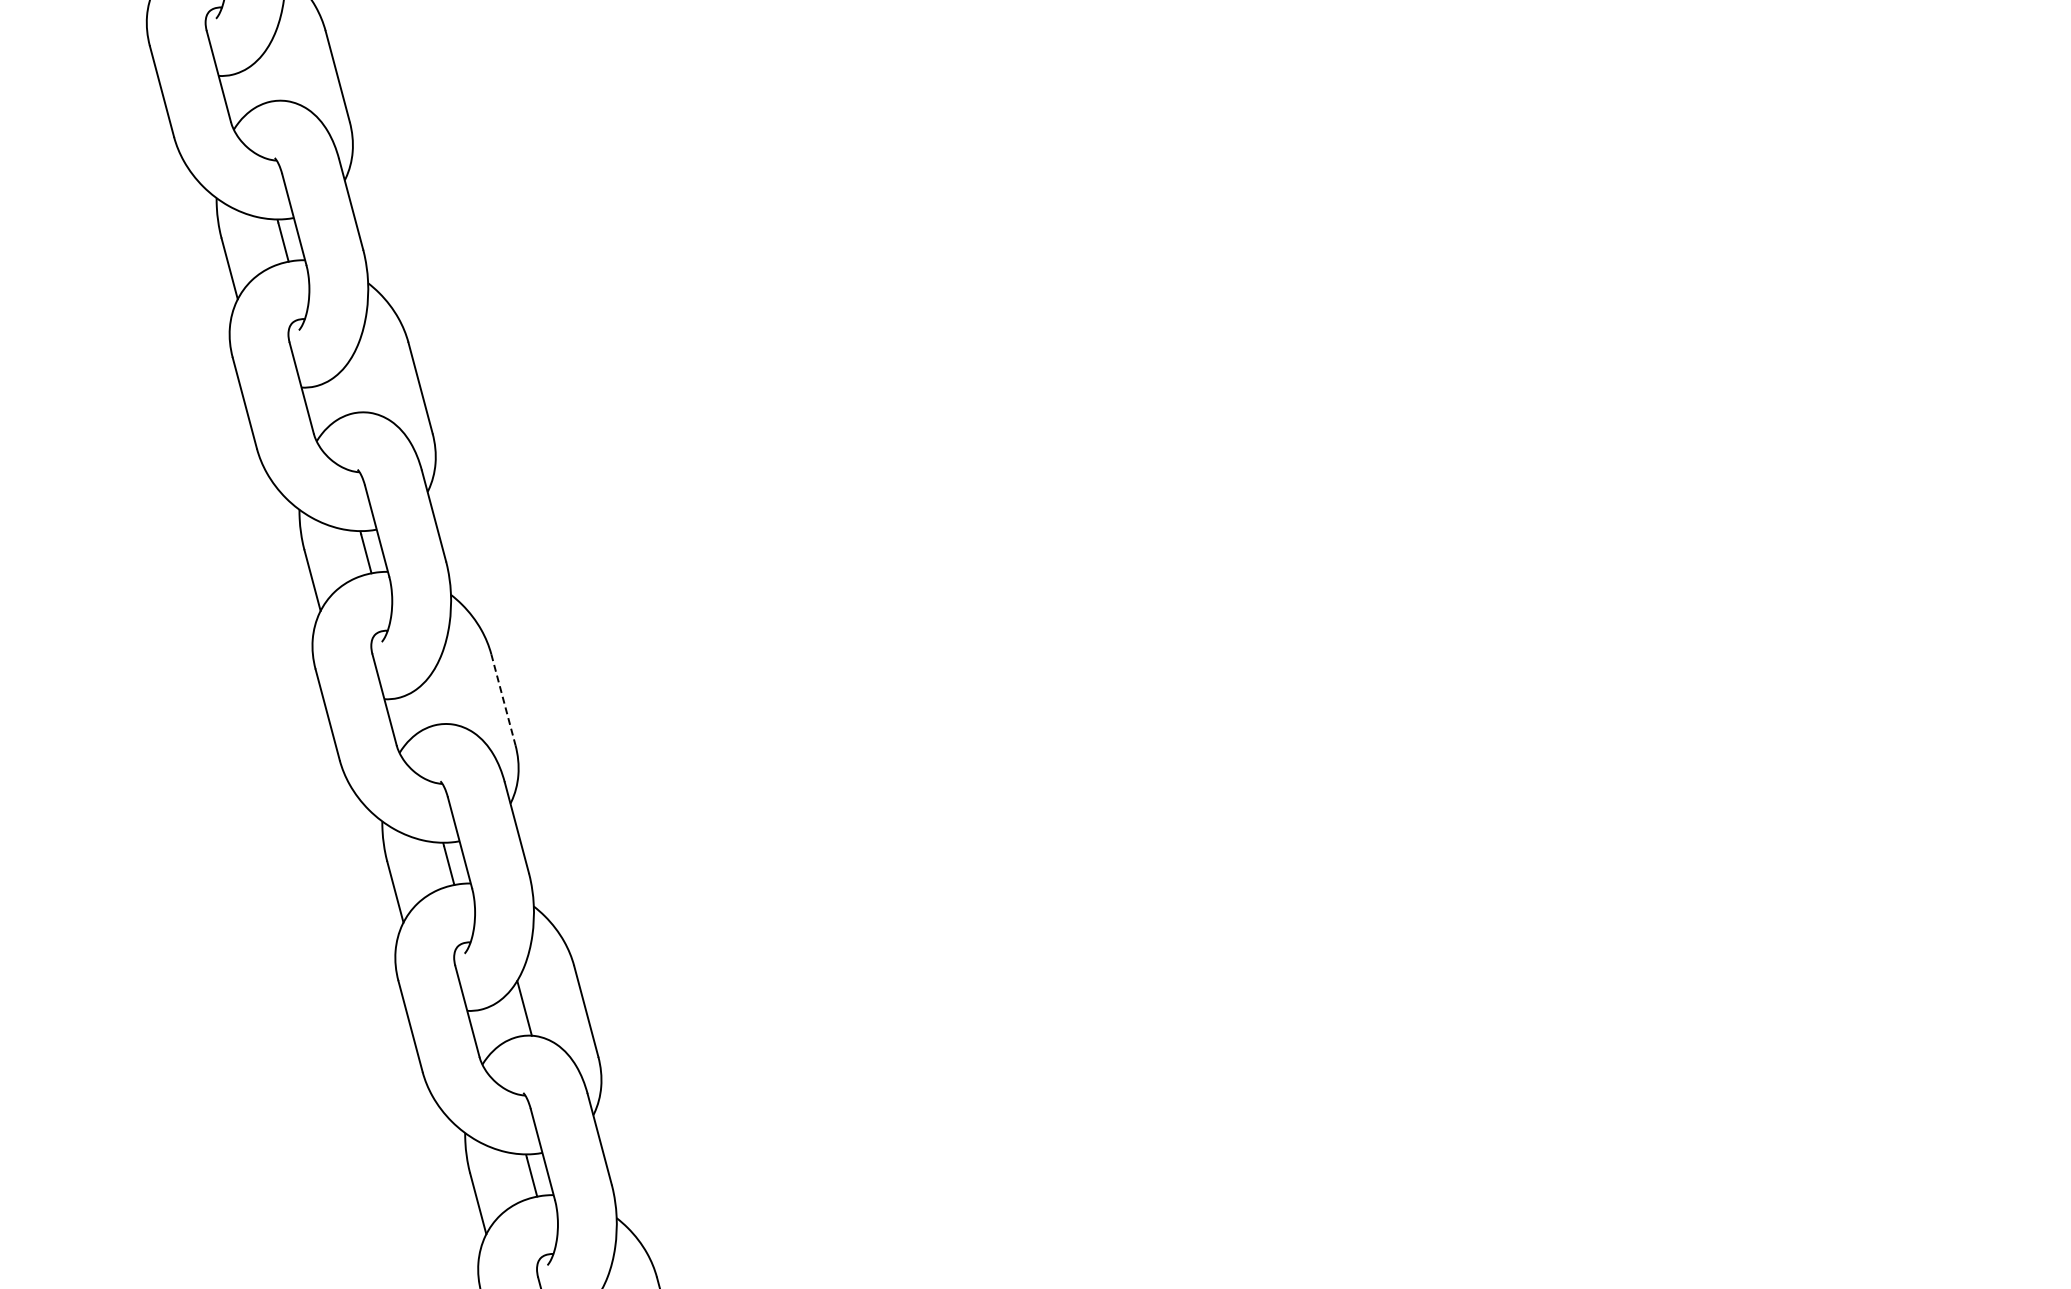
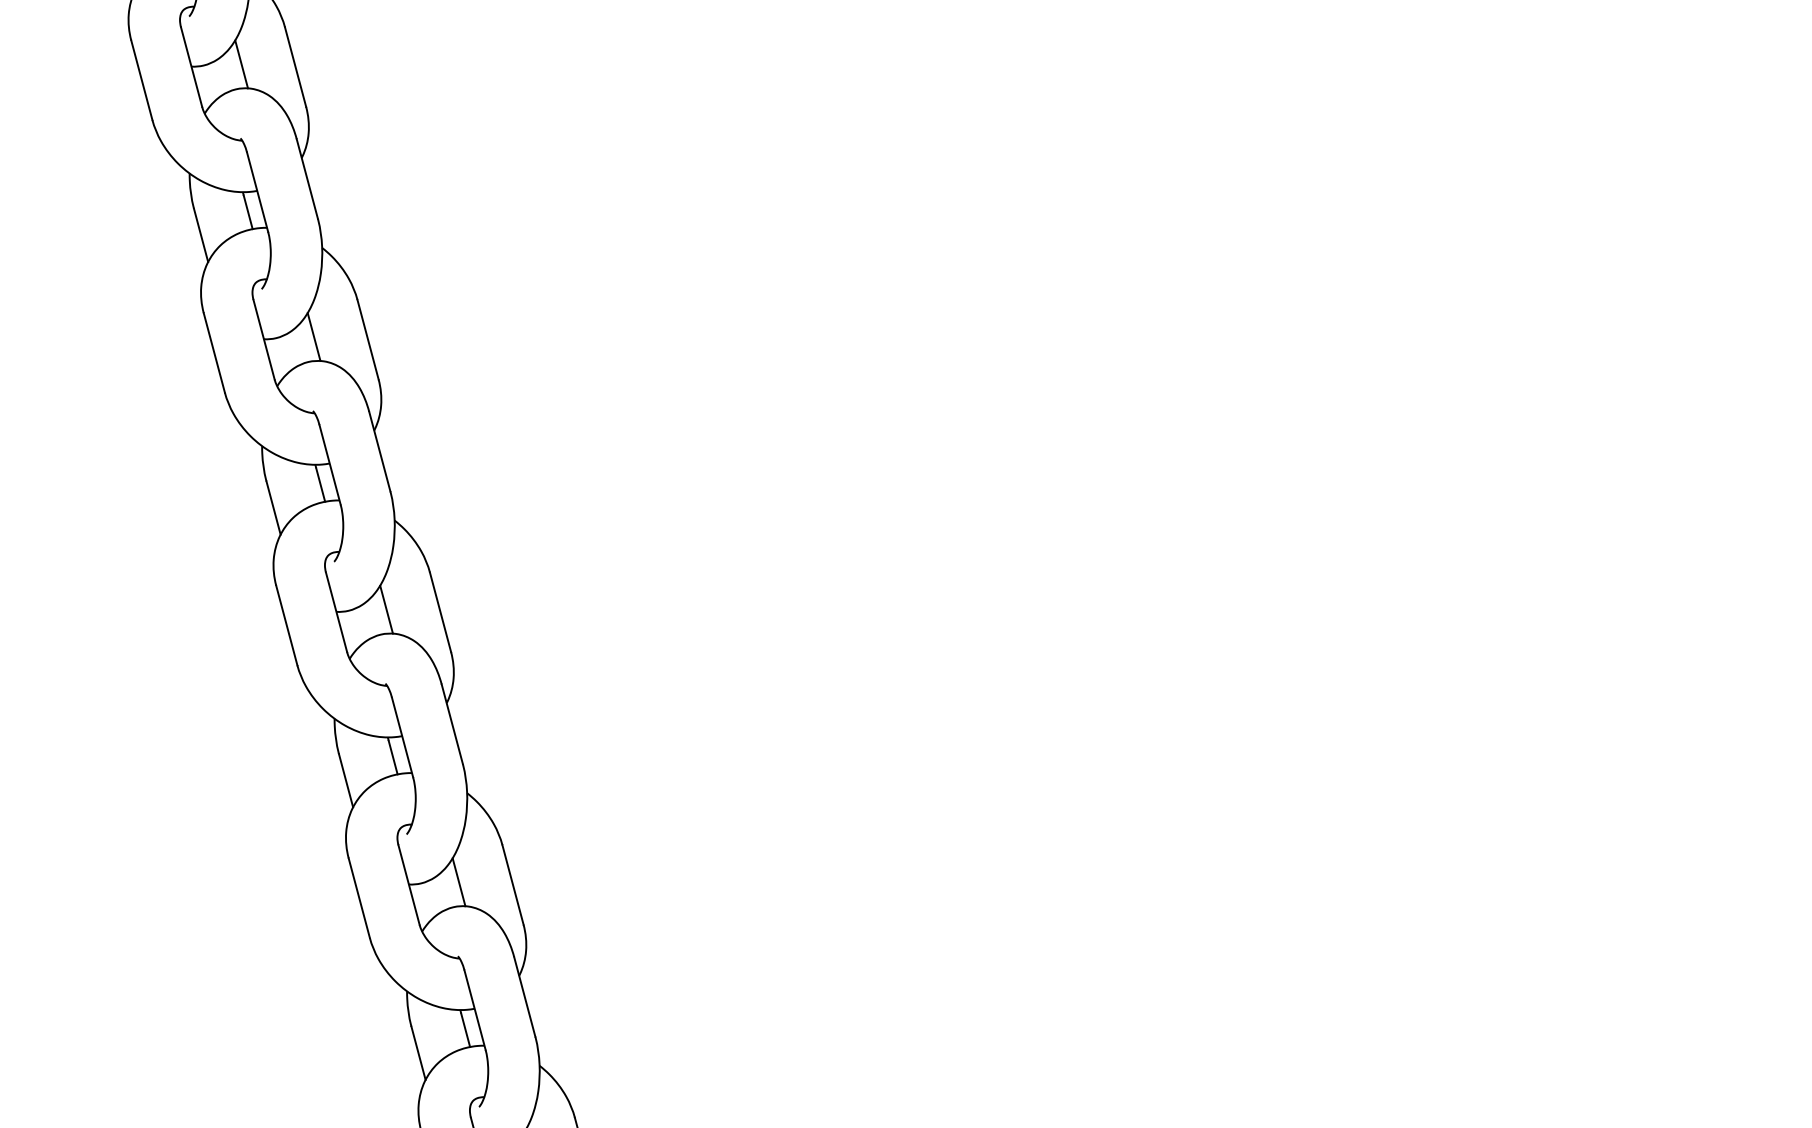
line: (275, 73) -> (241, 64), added
line: (358, 384) -> (313, 336), added
line: (441, 696) -> (386, 609), added
line: (503, 700) -> (440, 612), dashed -> solid

